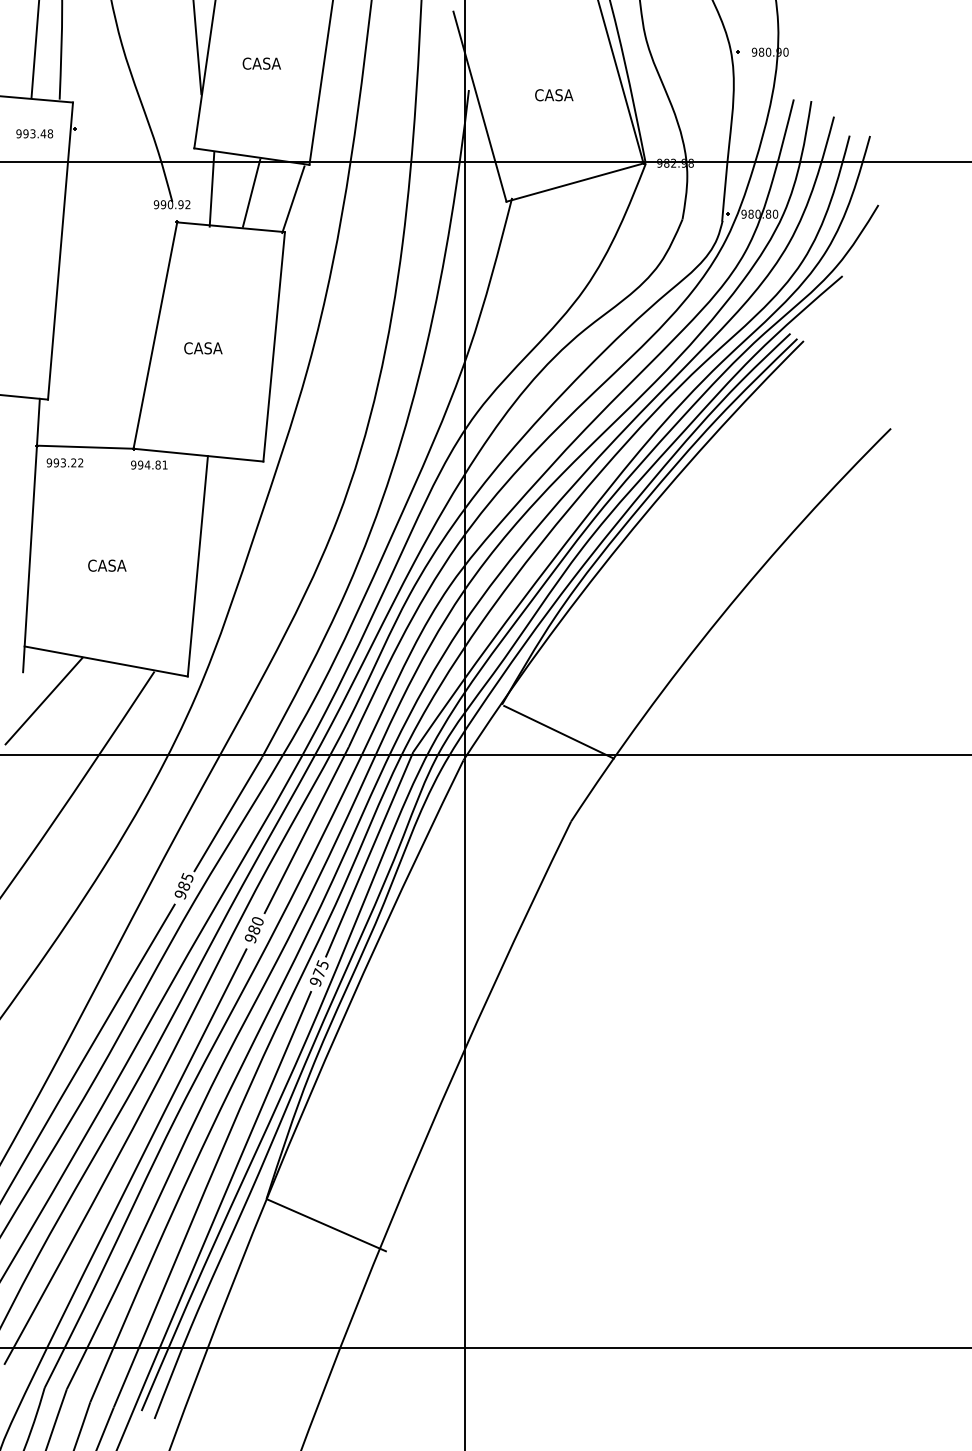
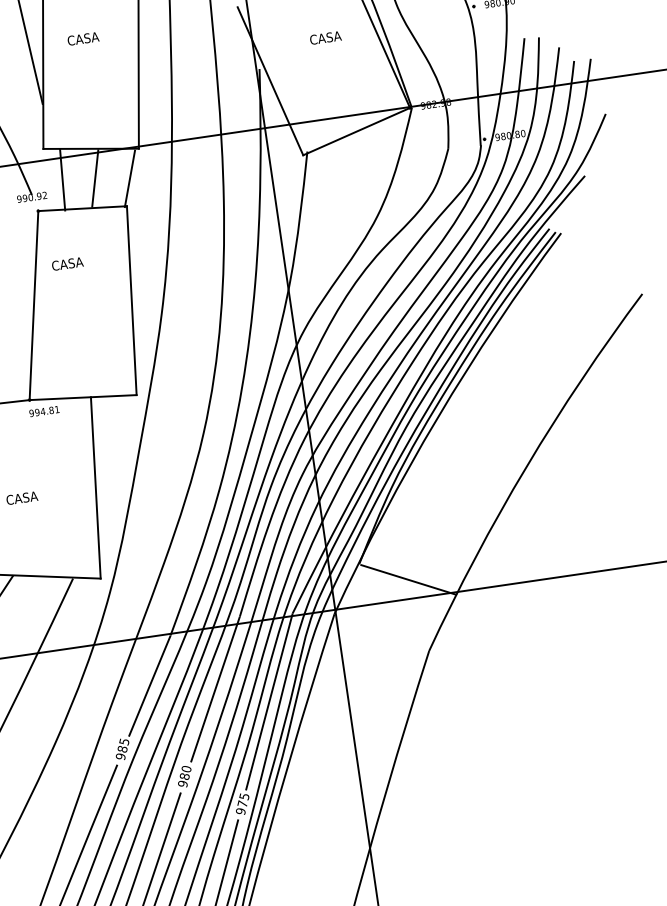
text: (261, 63) -> (83, 38), moved
text: (554, 95) -> (325, 38), moved
text: (203, 348) -> (67, 264), moved

